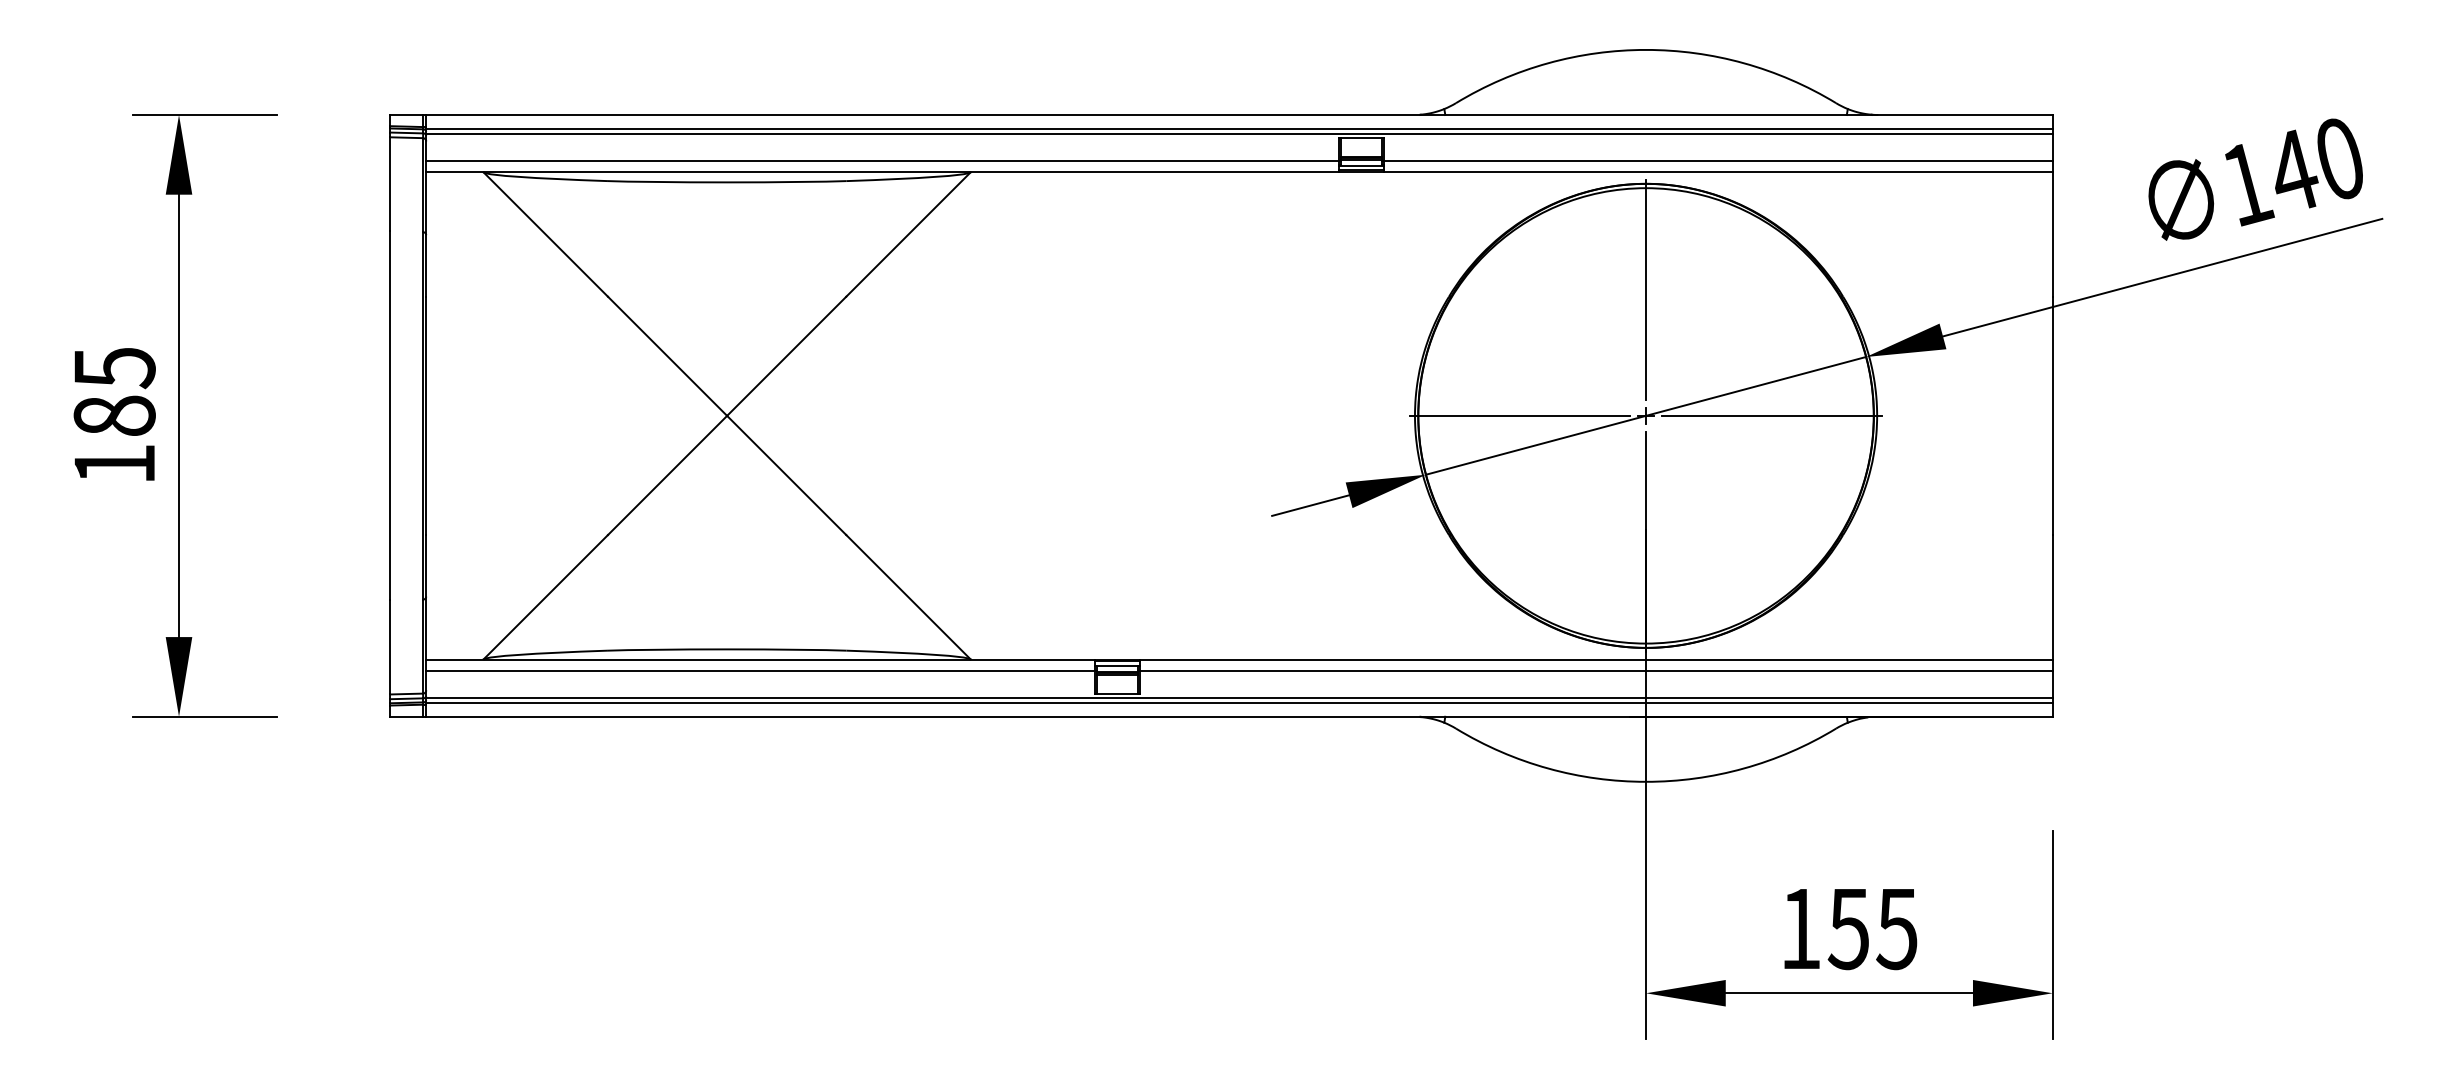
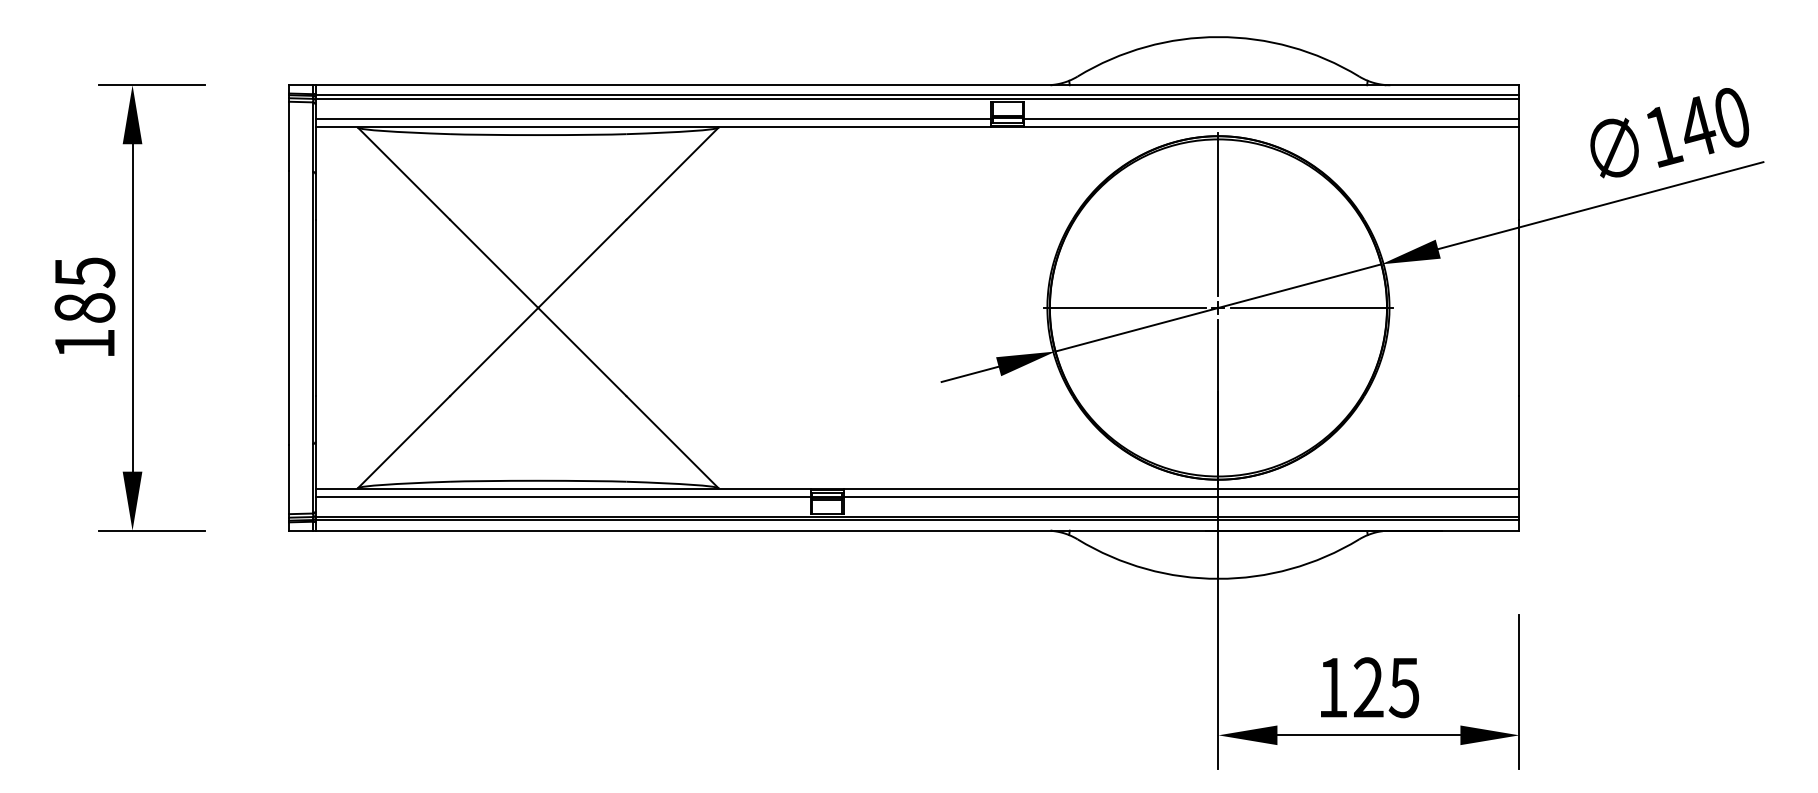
text: (1848, 928) -> (1368, 687), 155 -> 125

